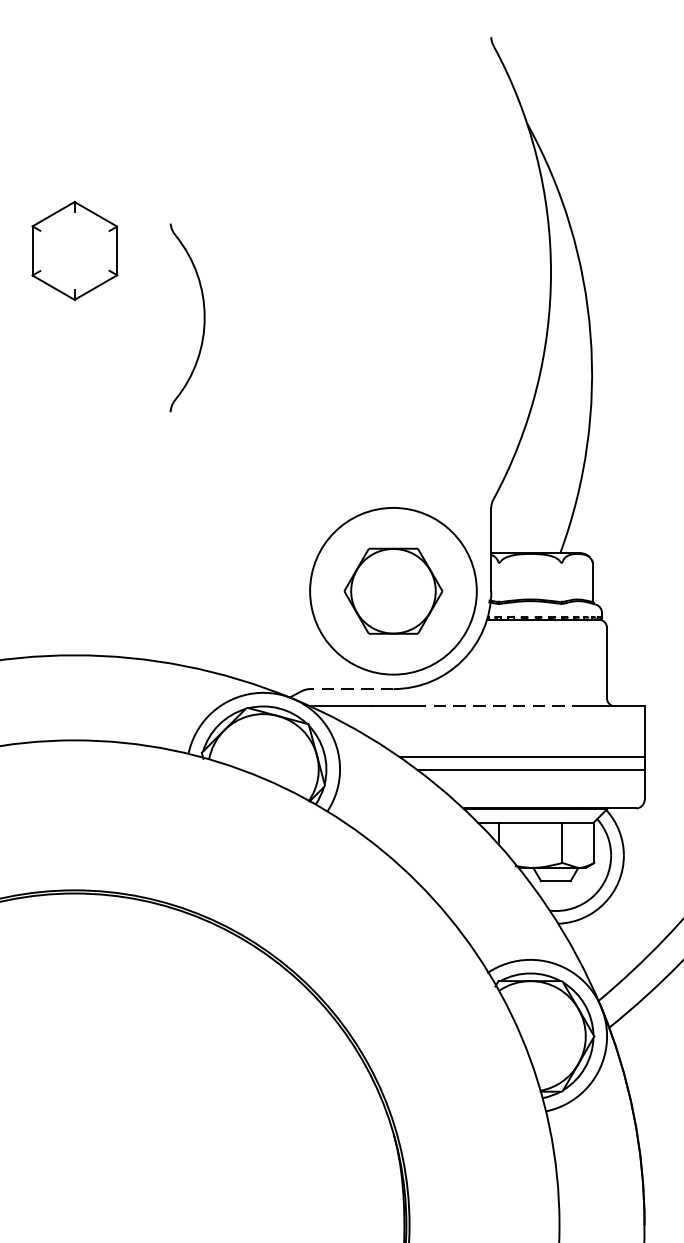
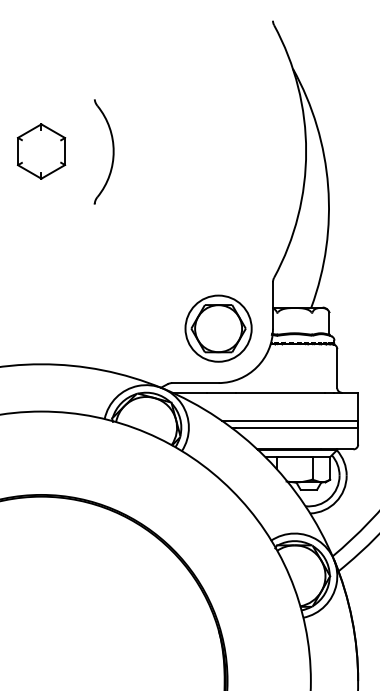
part: (74, 250) -> (41, 151), moved
part: (202, 317) -> (112, 151), moved
circle: (393, 590) -> (218, 328), size x0.71
line: (350, 689) -> (194, 383), dashed -> solid
line: (504, 706) -> (280, 392), dashed -> solid

